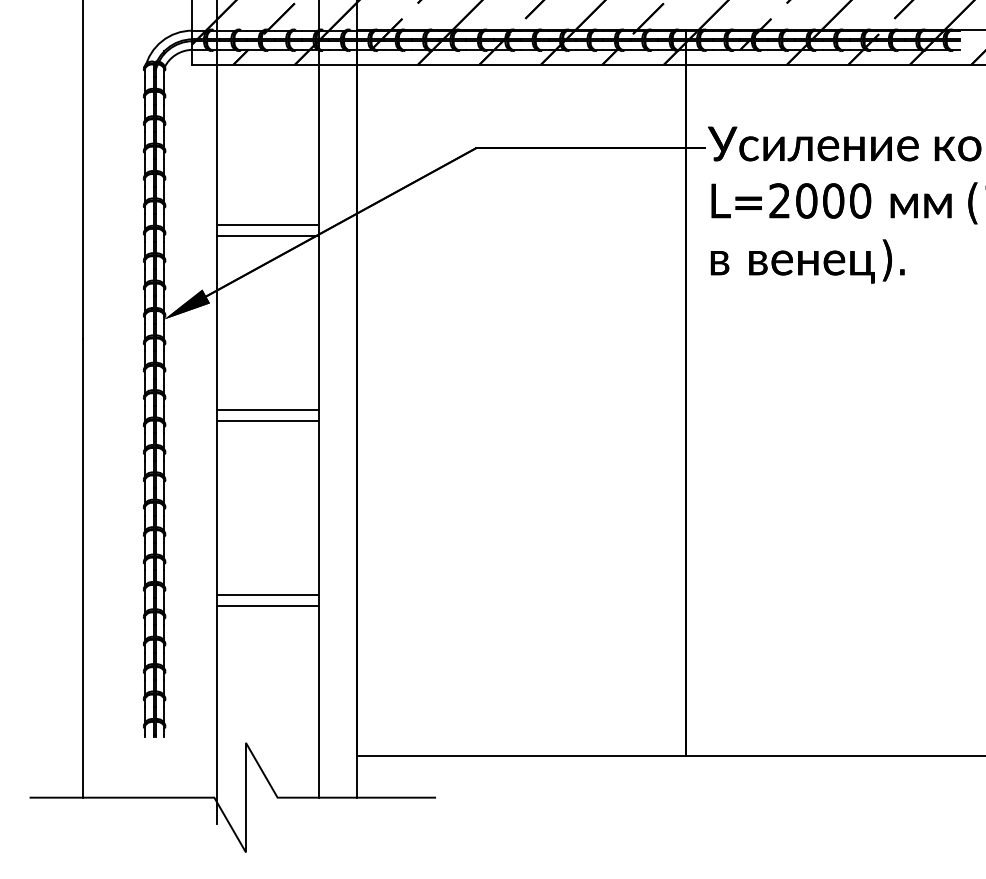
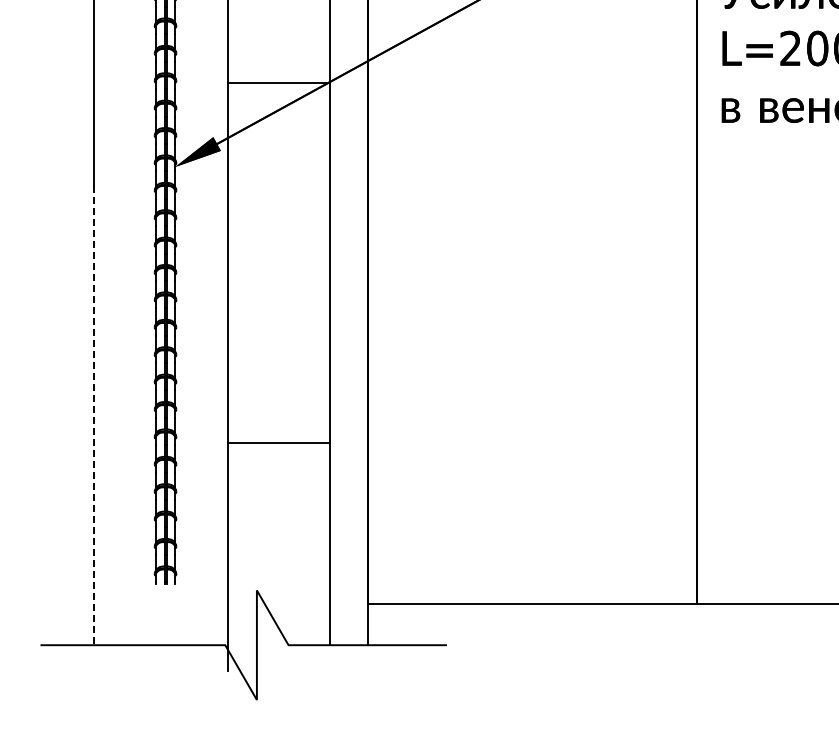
line: (267, 225) -> (278, 73), removed
line: (267, 410) -> (278, 258), removed
line: (267, 420) -> (278, 268), removed
line: (82, 568) -> (93, 416), solid -> dashed
line: (267, 605) -> (278, 453), removed

